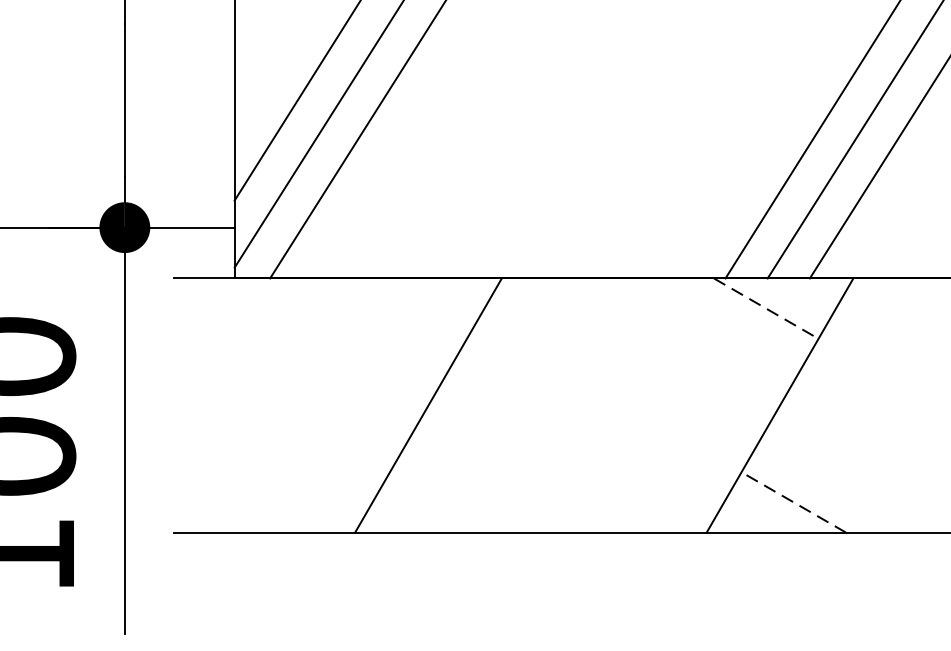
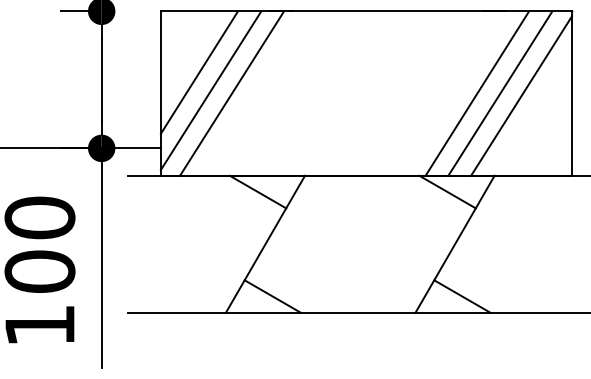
line: (413, 307) -> (257, 191), added
line: (766, 309) -> (447, 192), dashed -> solid
line: (441, 502) -> (272, 296), added
line: (793, 502) -> (462, 296), dashed -> solid

